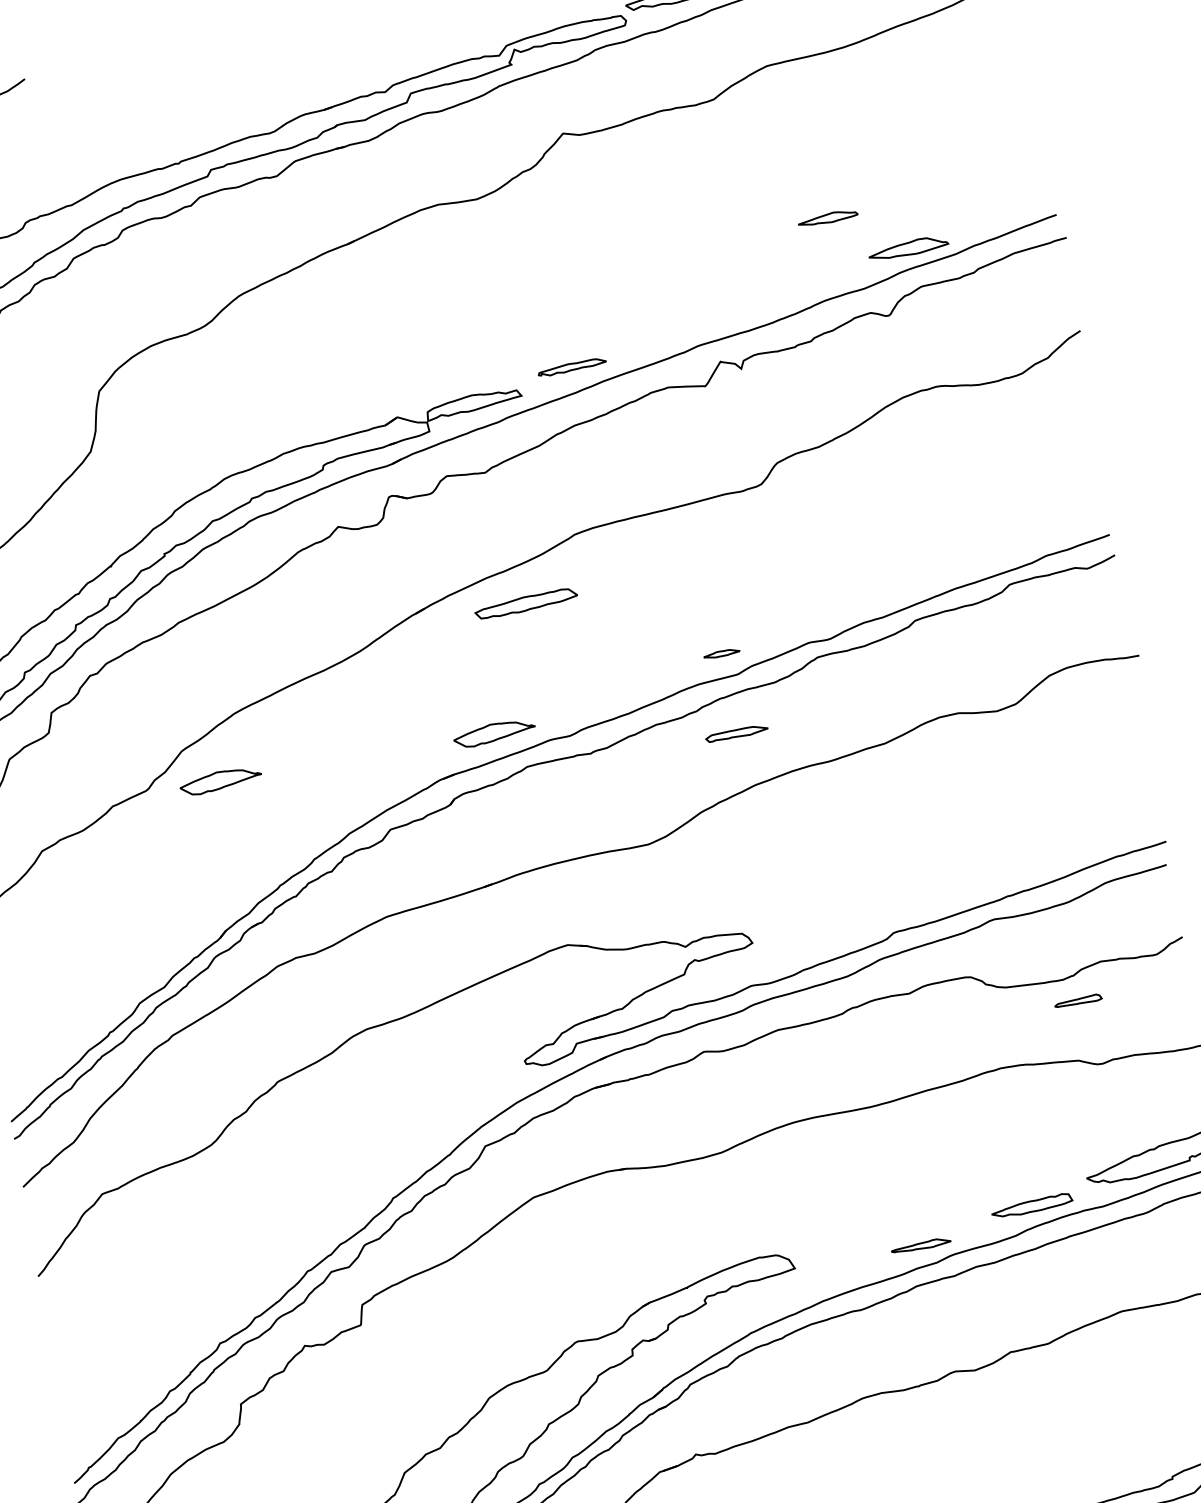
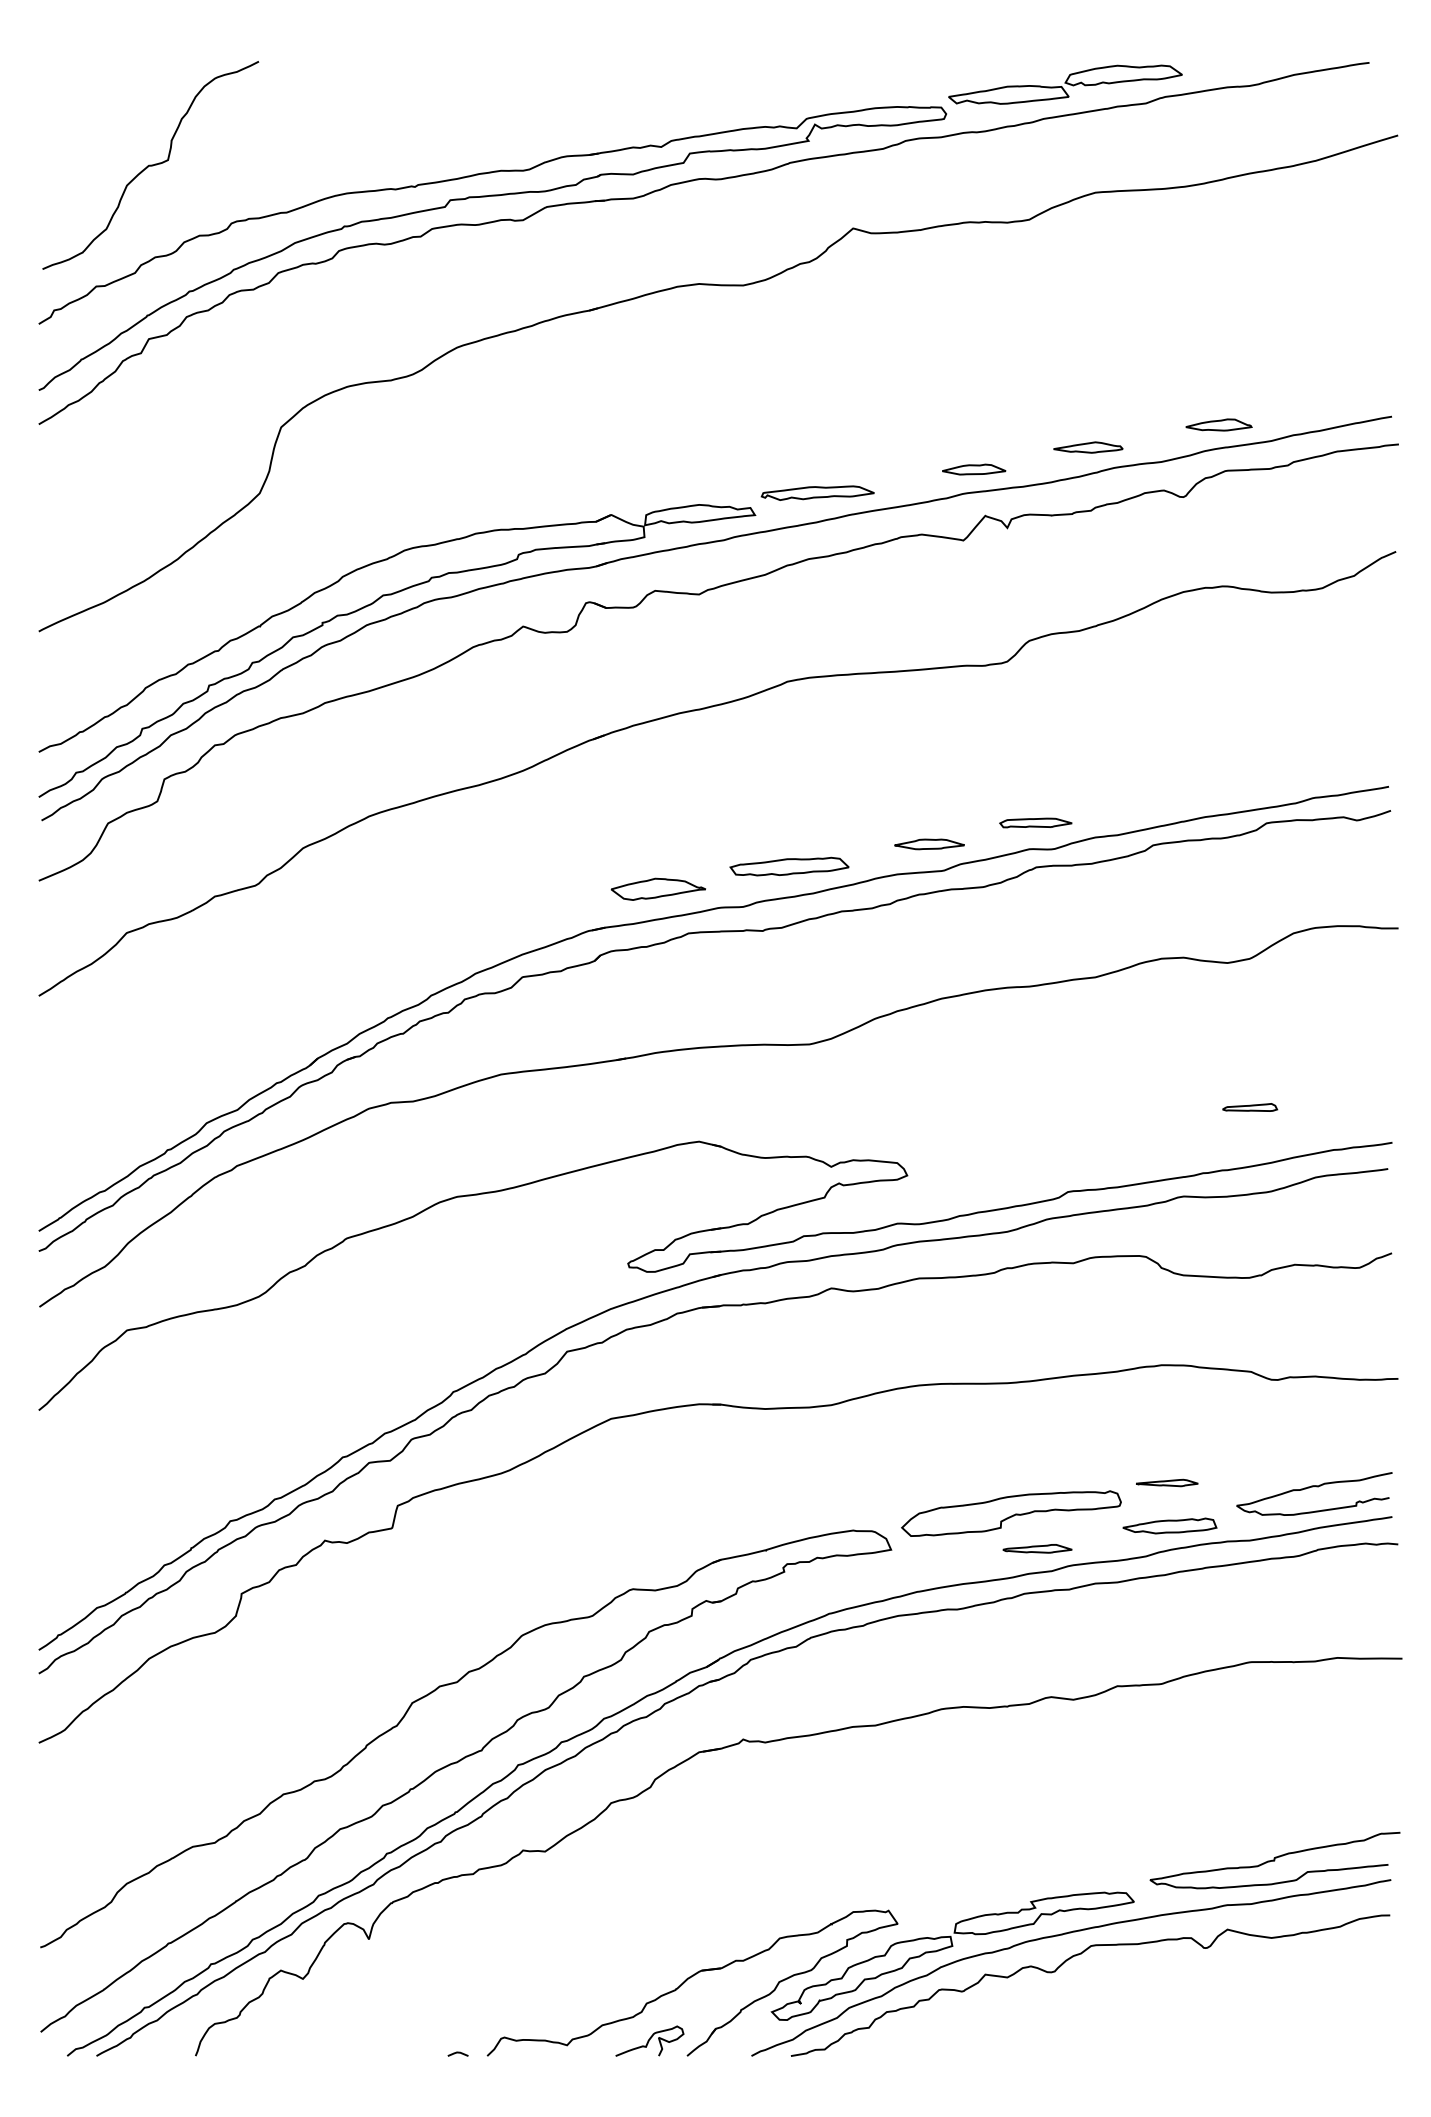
part: (828, 218) -> (1088, 447), moved
part: (907, 247) -> (1218, 424), size x0.71
part: (704, 323) -> (974, 469), added
part: (572, 366) -> (817, 492), size x1.43
part: (526, 603) -> (789, 866), moved
part: (721, 653) -> (929, 844), size x1.67
part: (736, 733) -> (1035, 822), moved
part: (219, 780) -> (340, 888), removed
part: (1078, 1000) -> (1250, 1107), moved
part: (1023, 1168) -> (1167, 1482), added
part: (893, 1219) -> (1011, 1513), added

